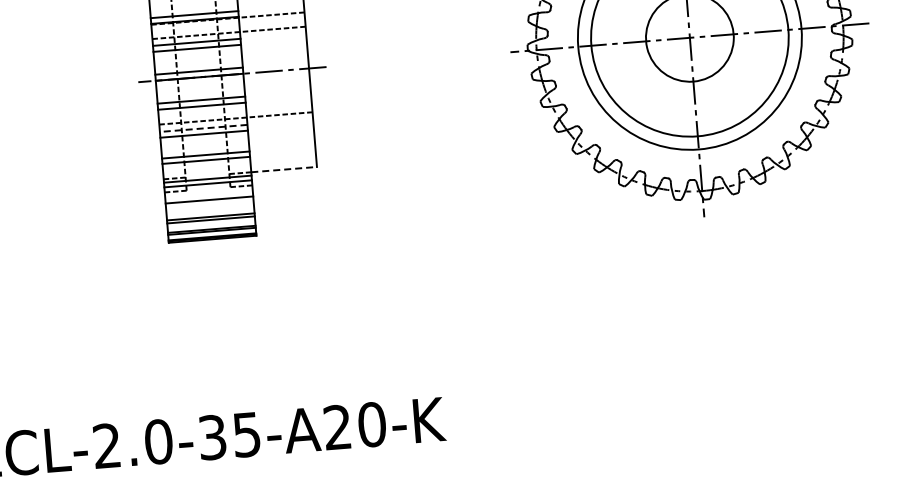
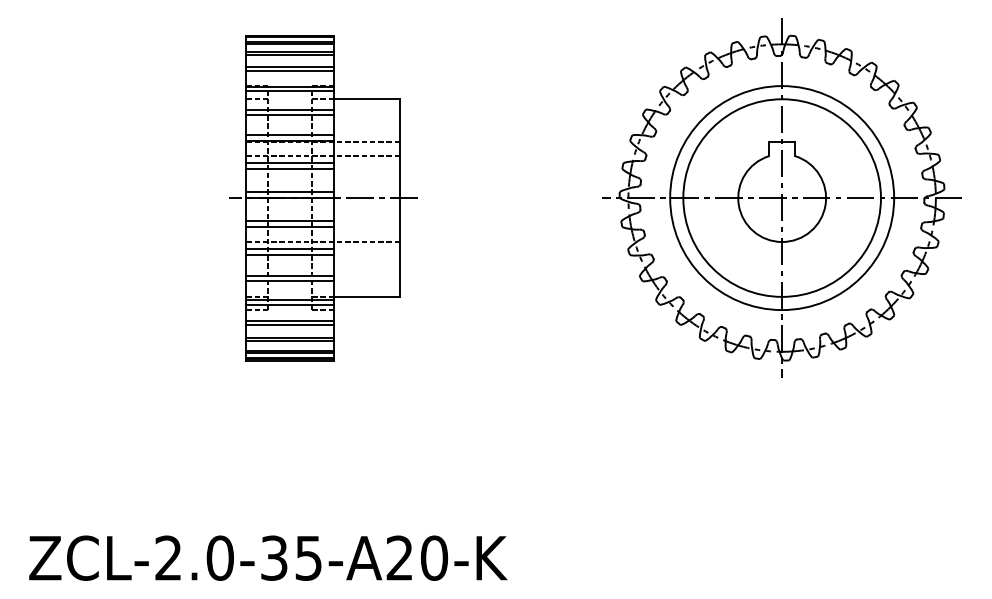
line: (203, 128) -> (290, 249), dashed -> solid
line: (284, 169) -> (367, 296), dashed -> solid
line: (210, 204) -> (290, 325), added

